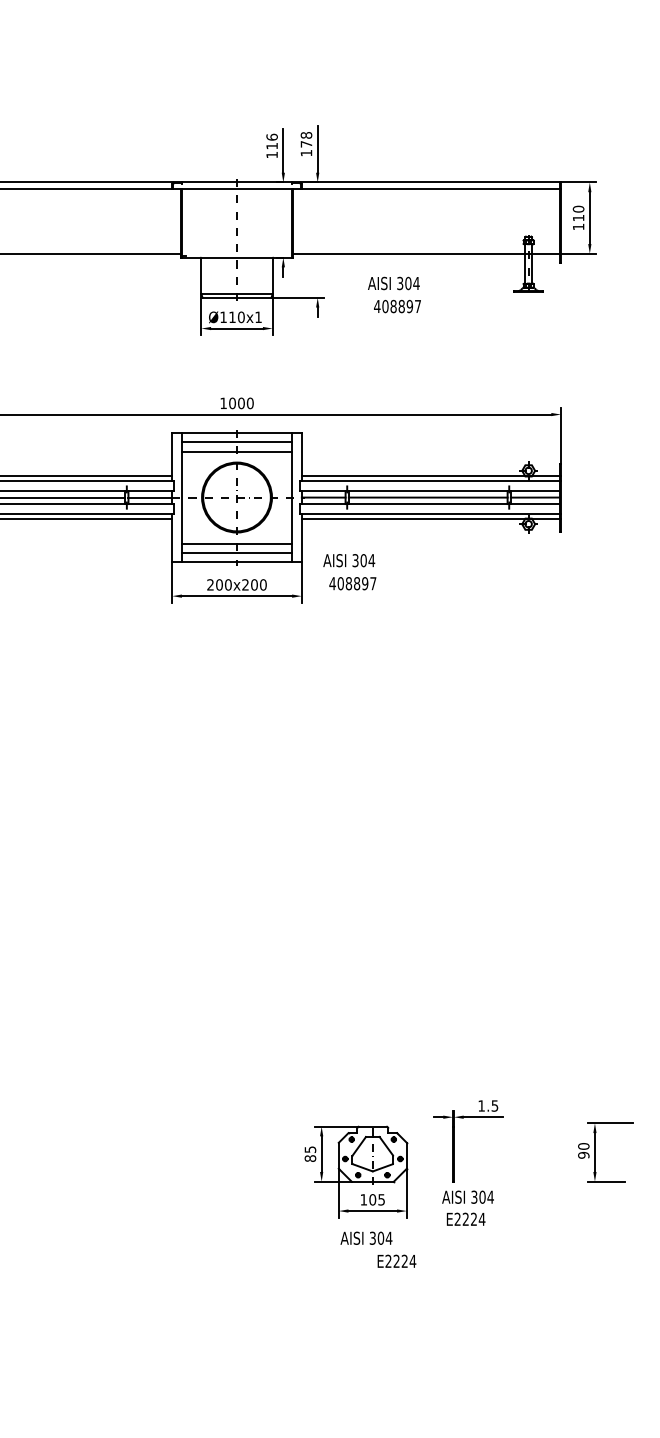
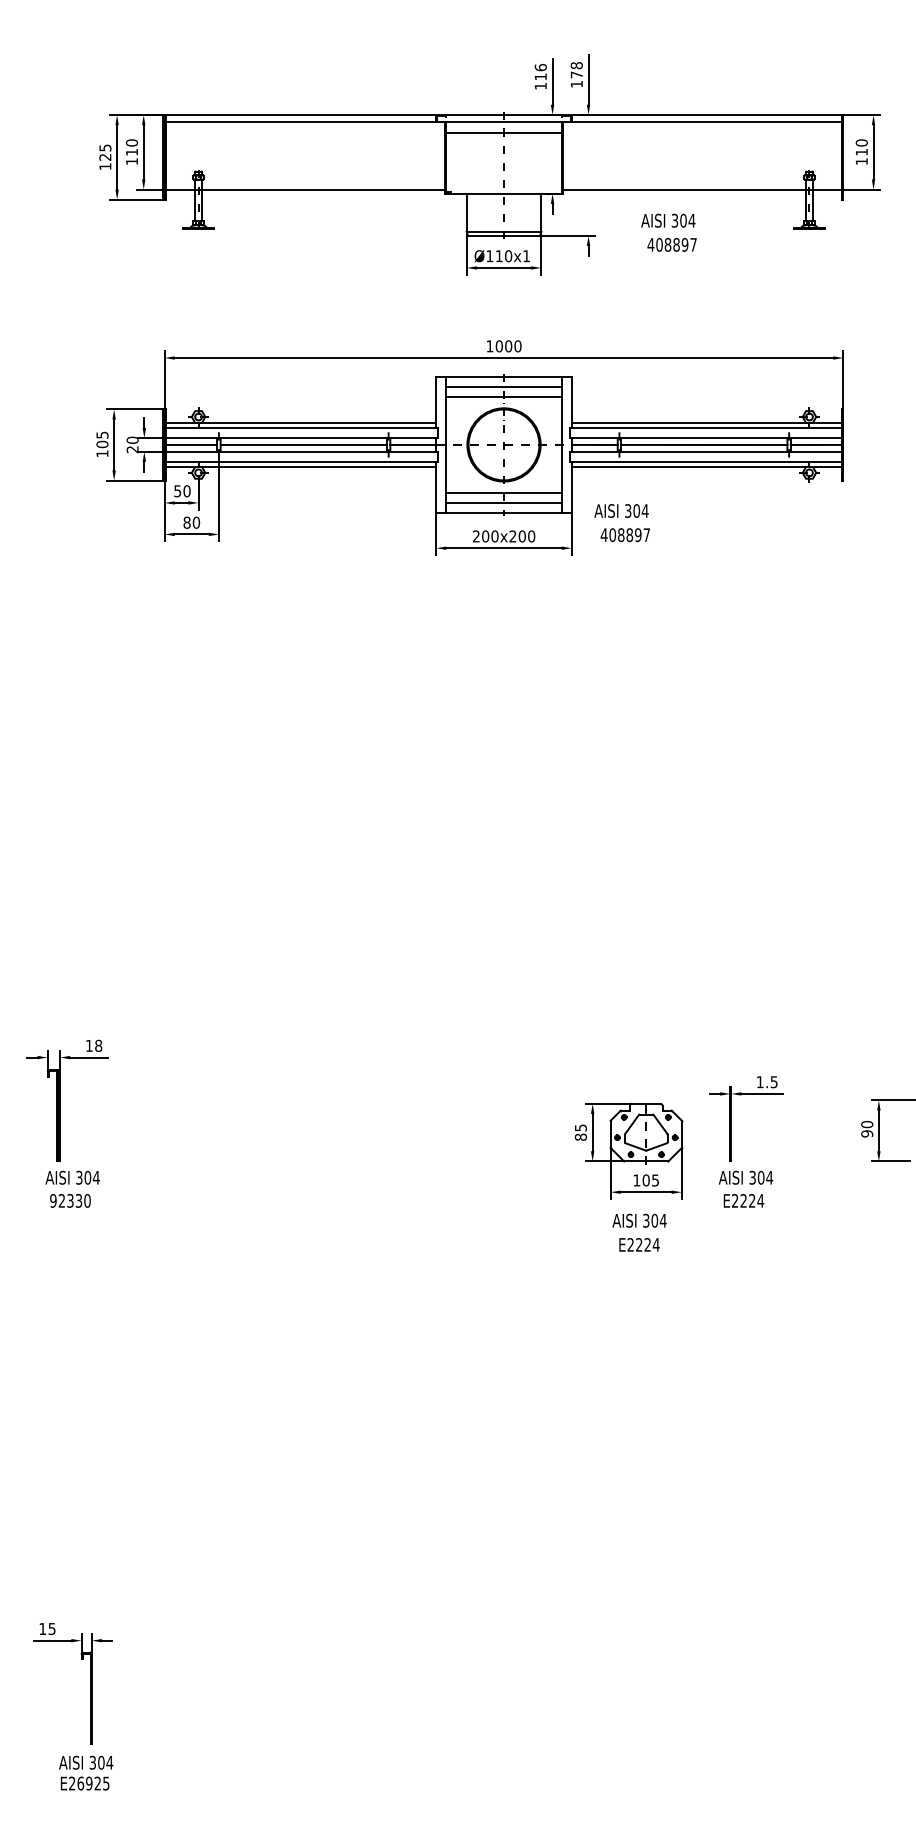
line: (236, 200) -> (503, 133), added
text: (396, 1260) -> (639, 1244), moved

